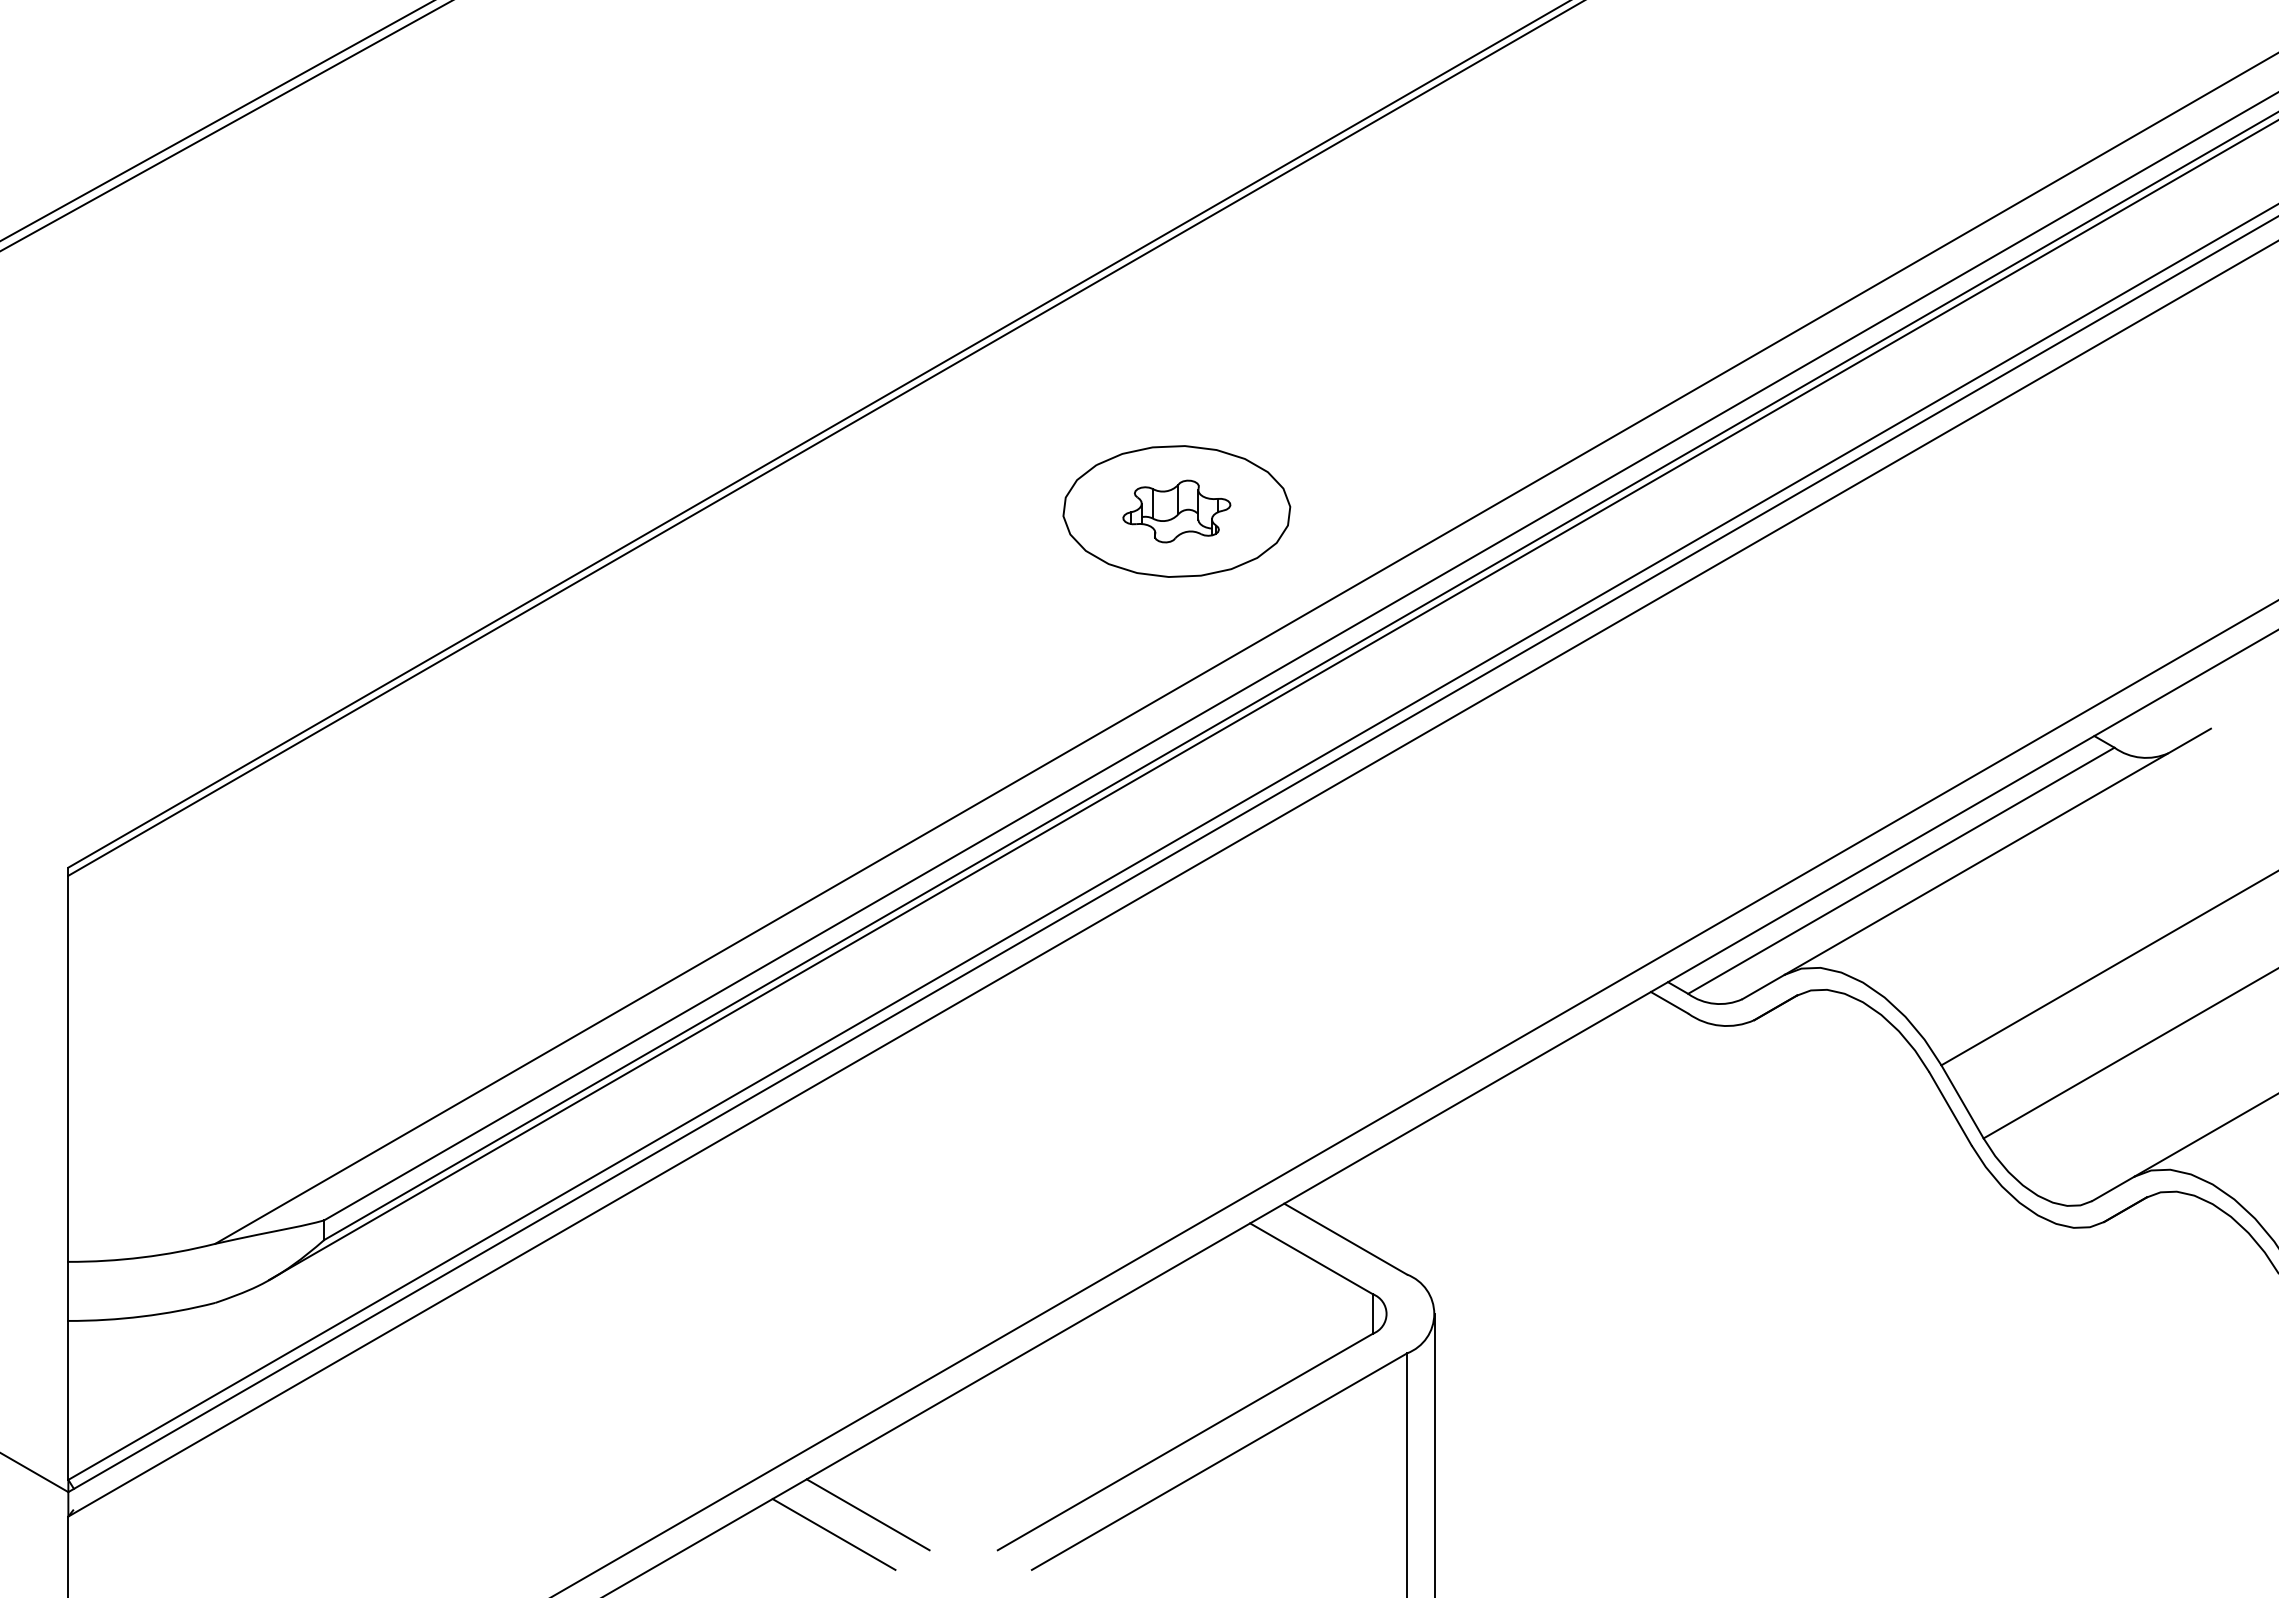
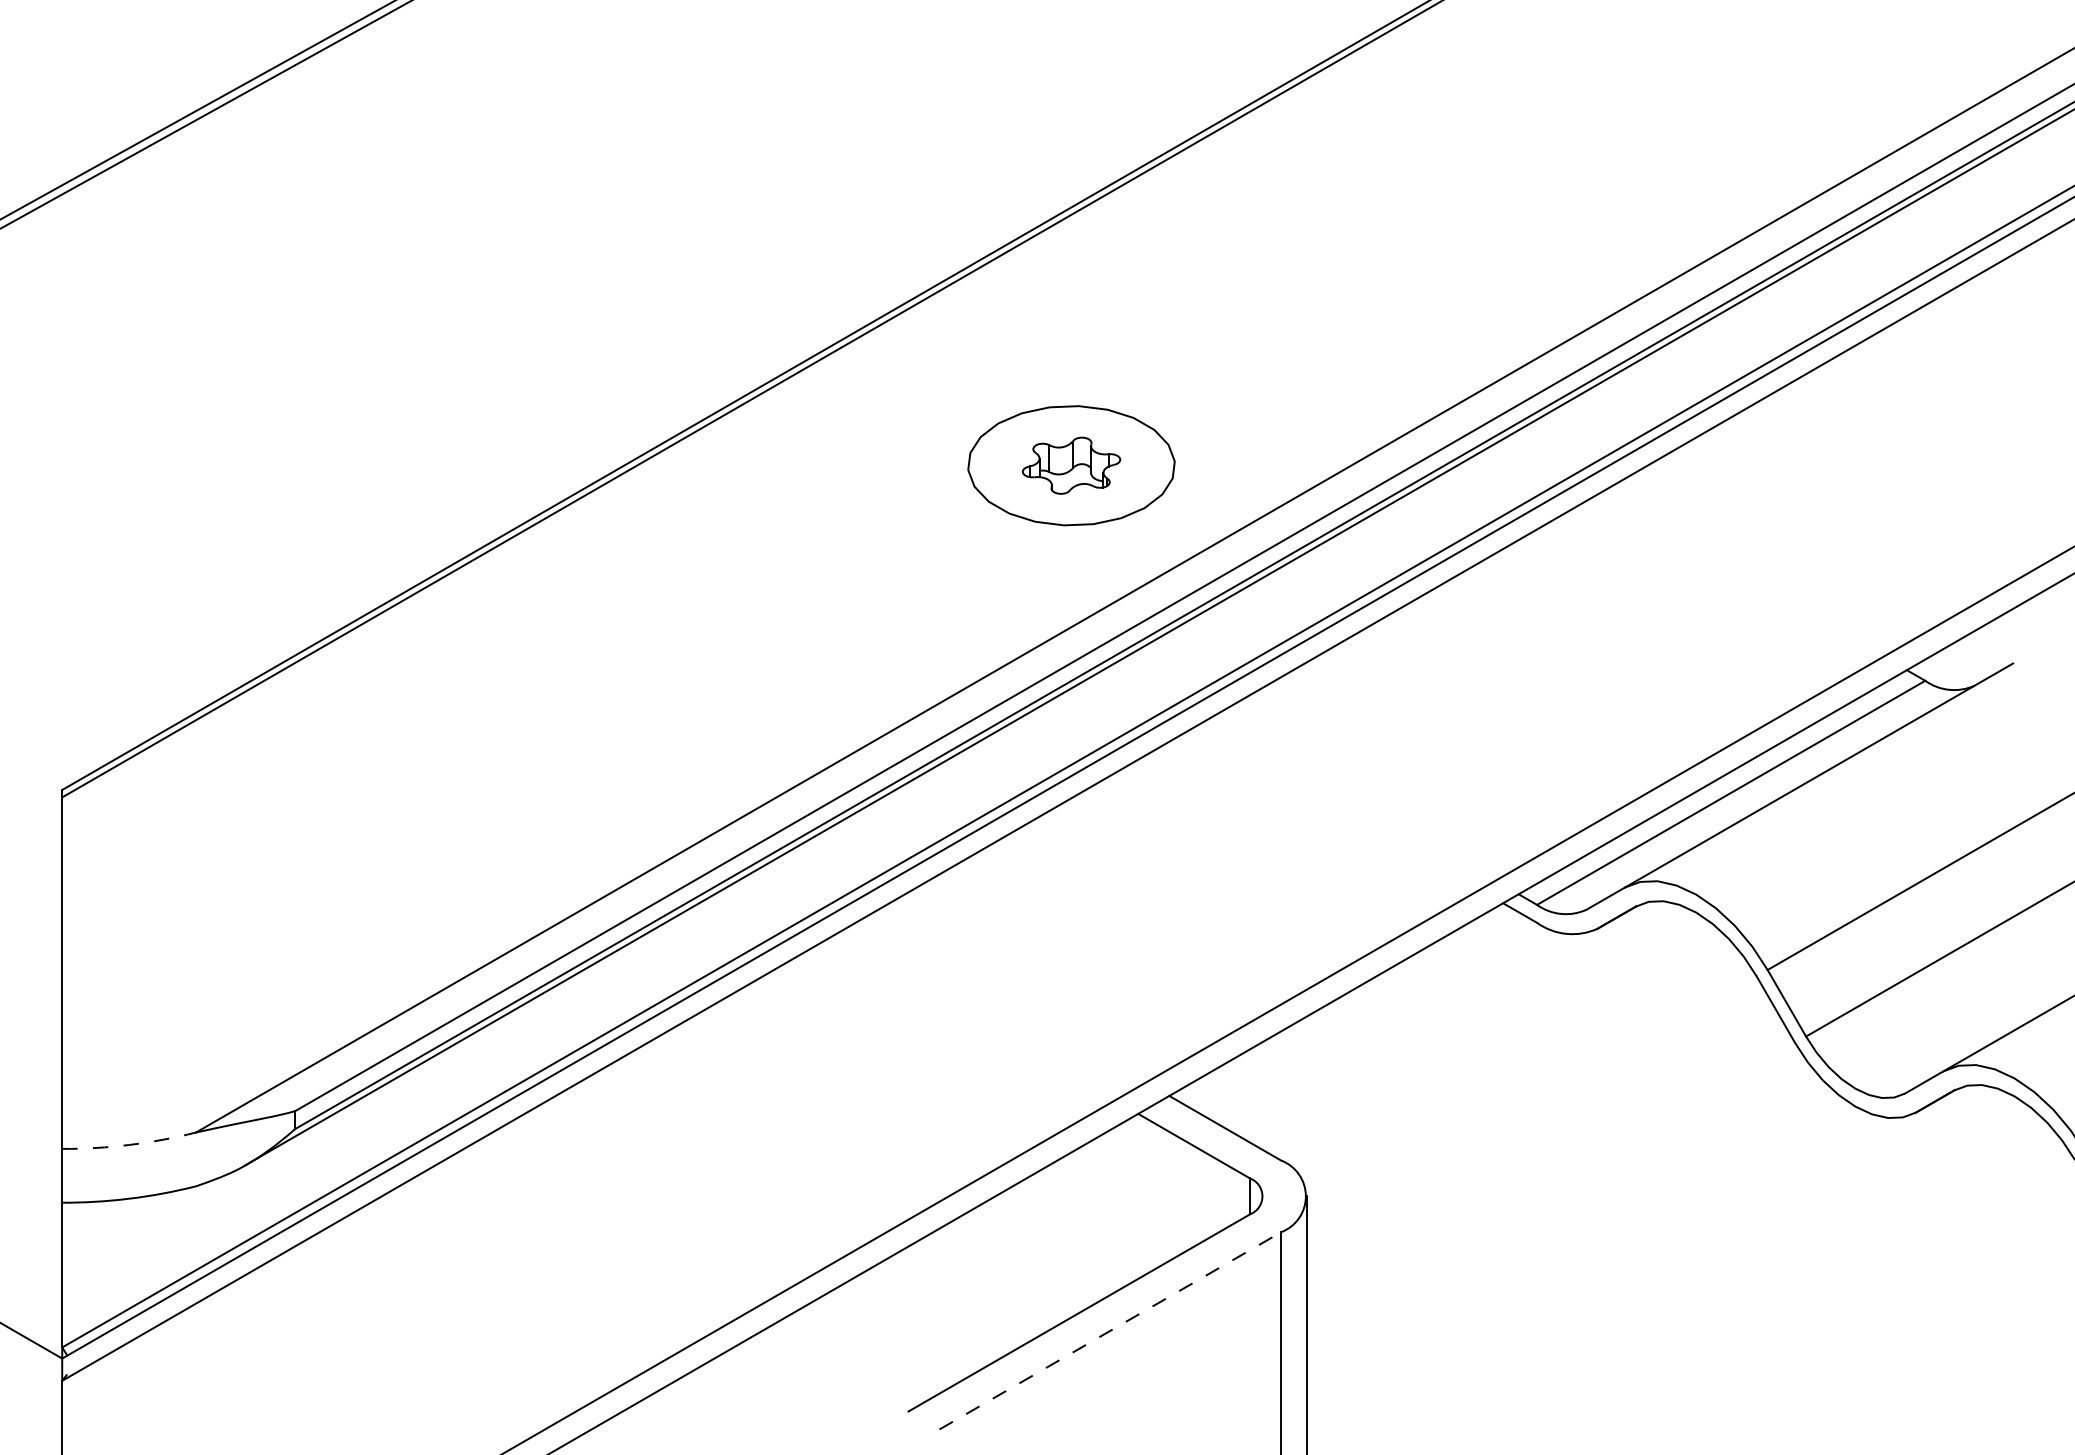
arc: (142, 1257) -> (129, 1144), solid -> dashed
line: (1219, 1461) -> (1110, 1330), solid -> dashed
line: (867, 1514) -> (789, 1378), removed
line: (833, 1534) -> (758, 1397), removed

